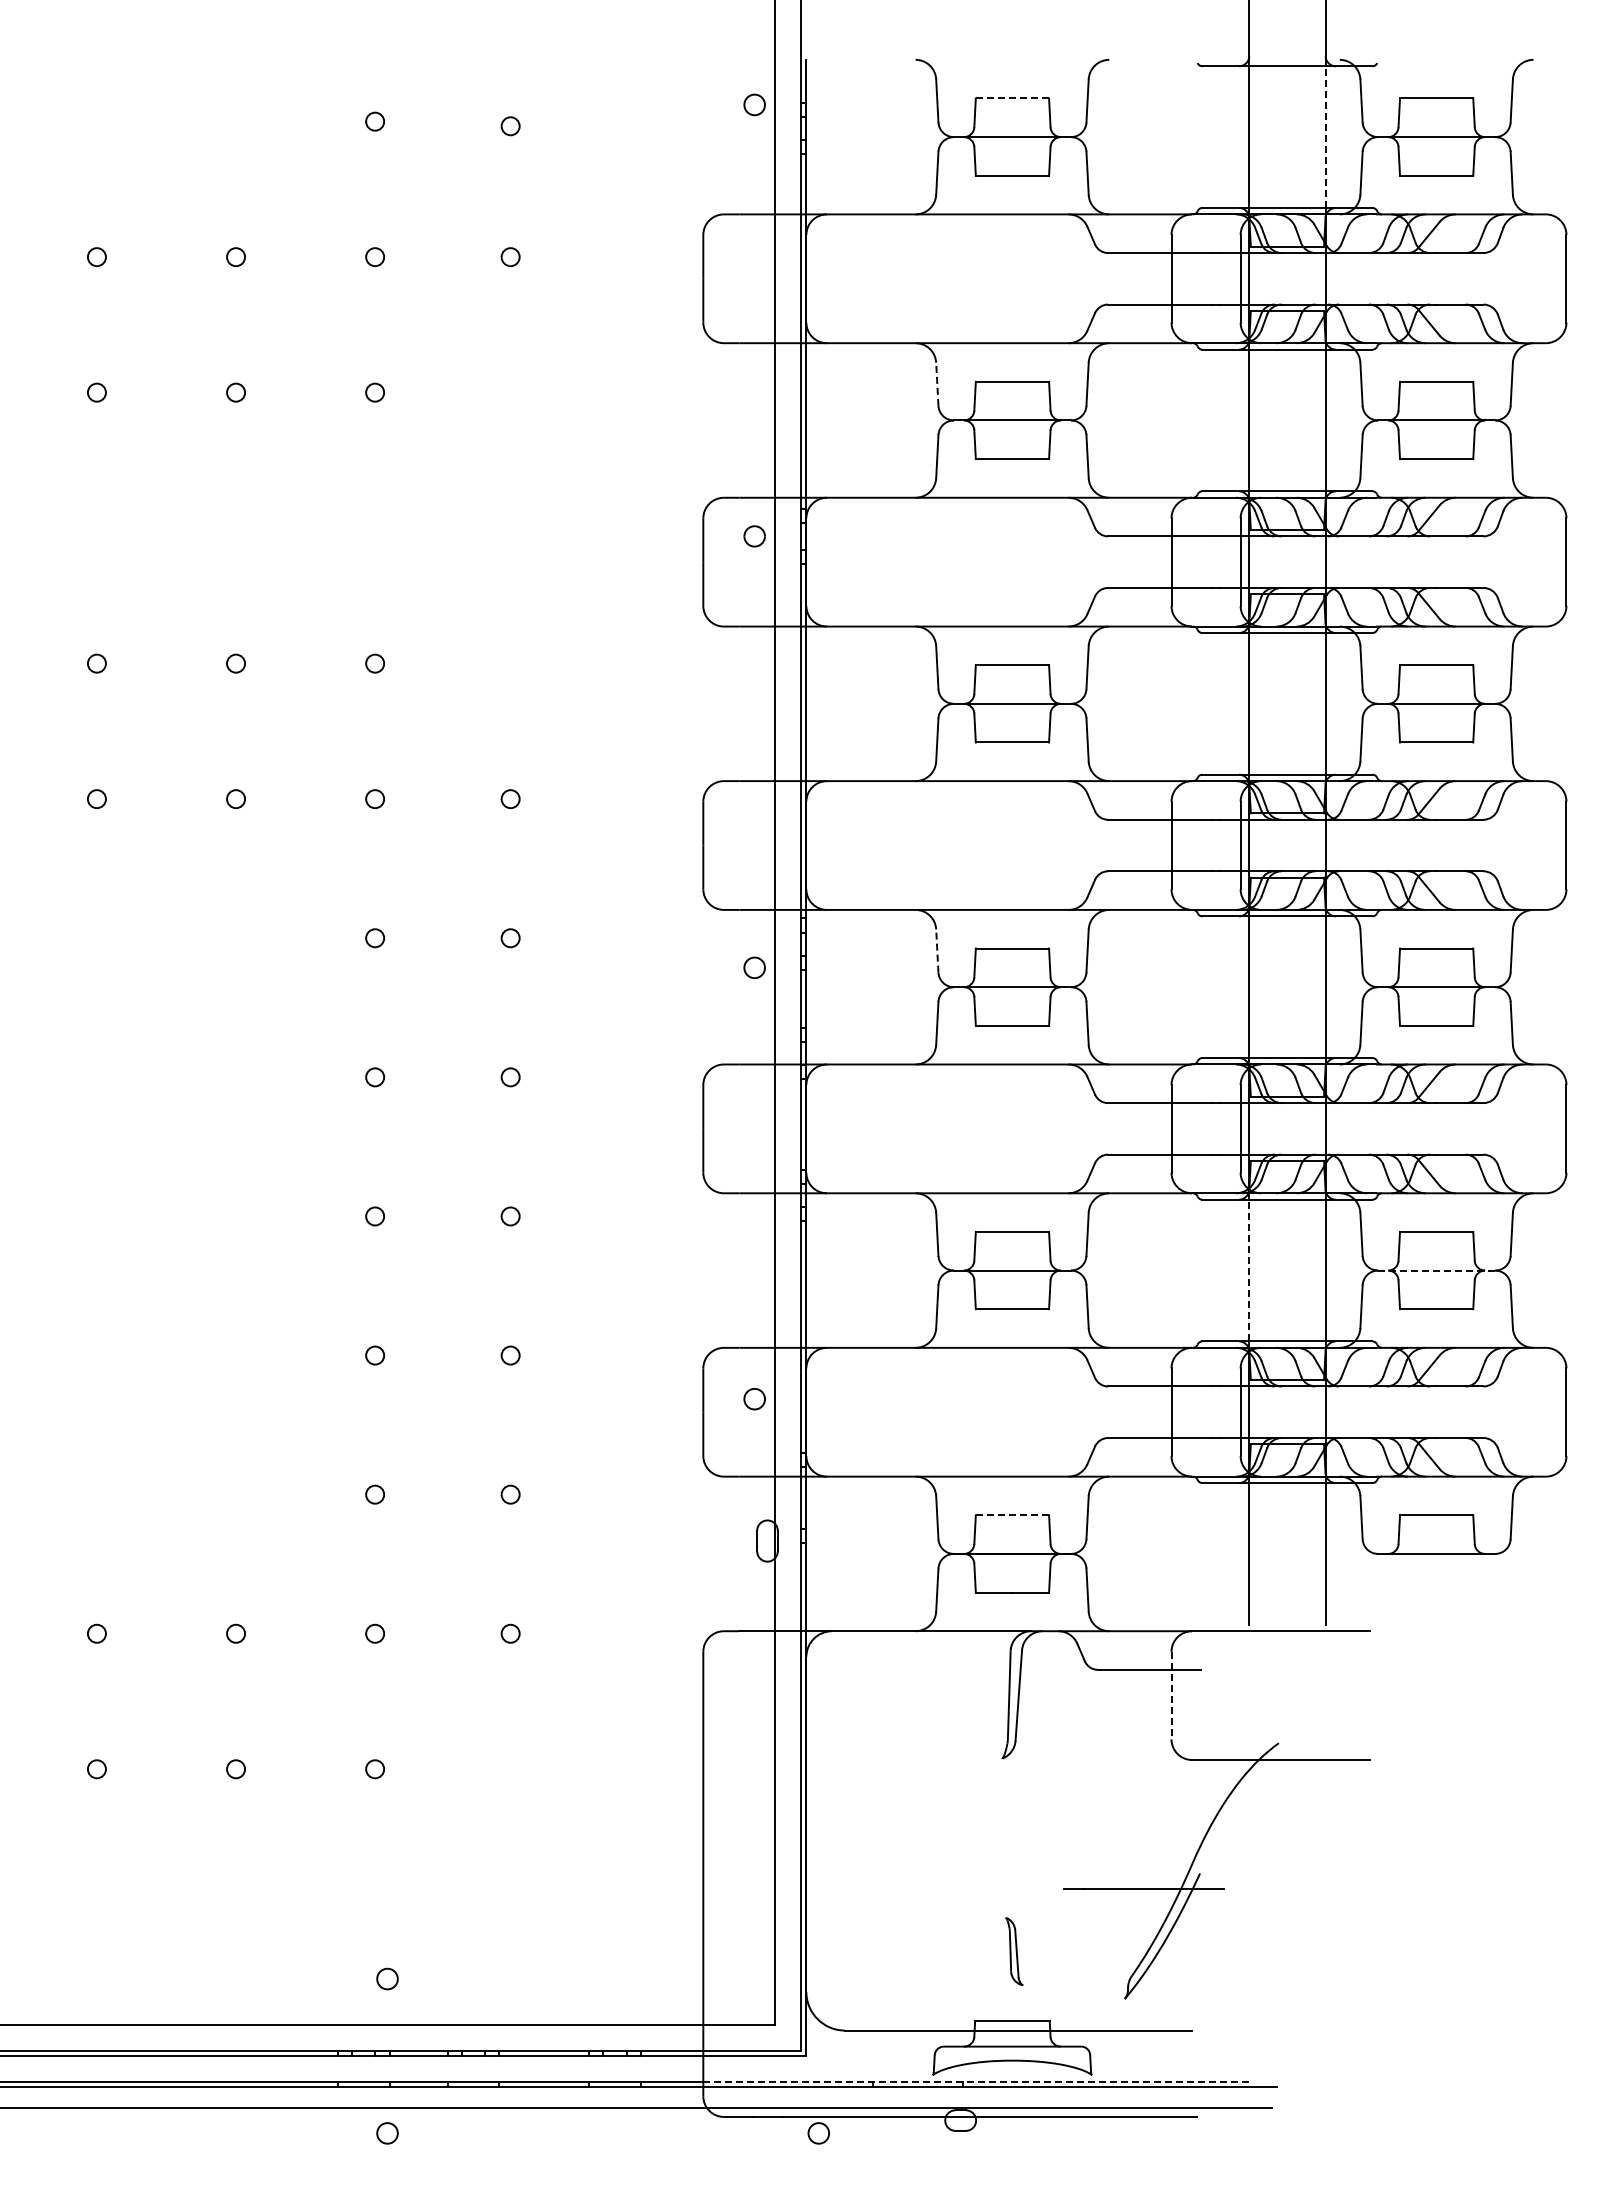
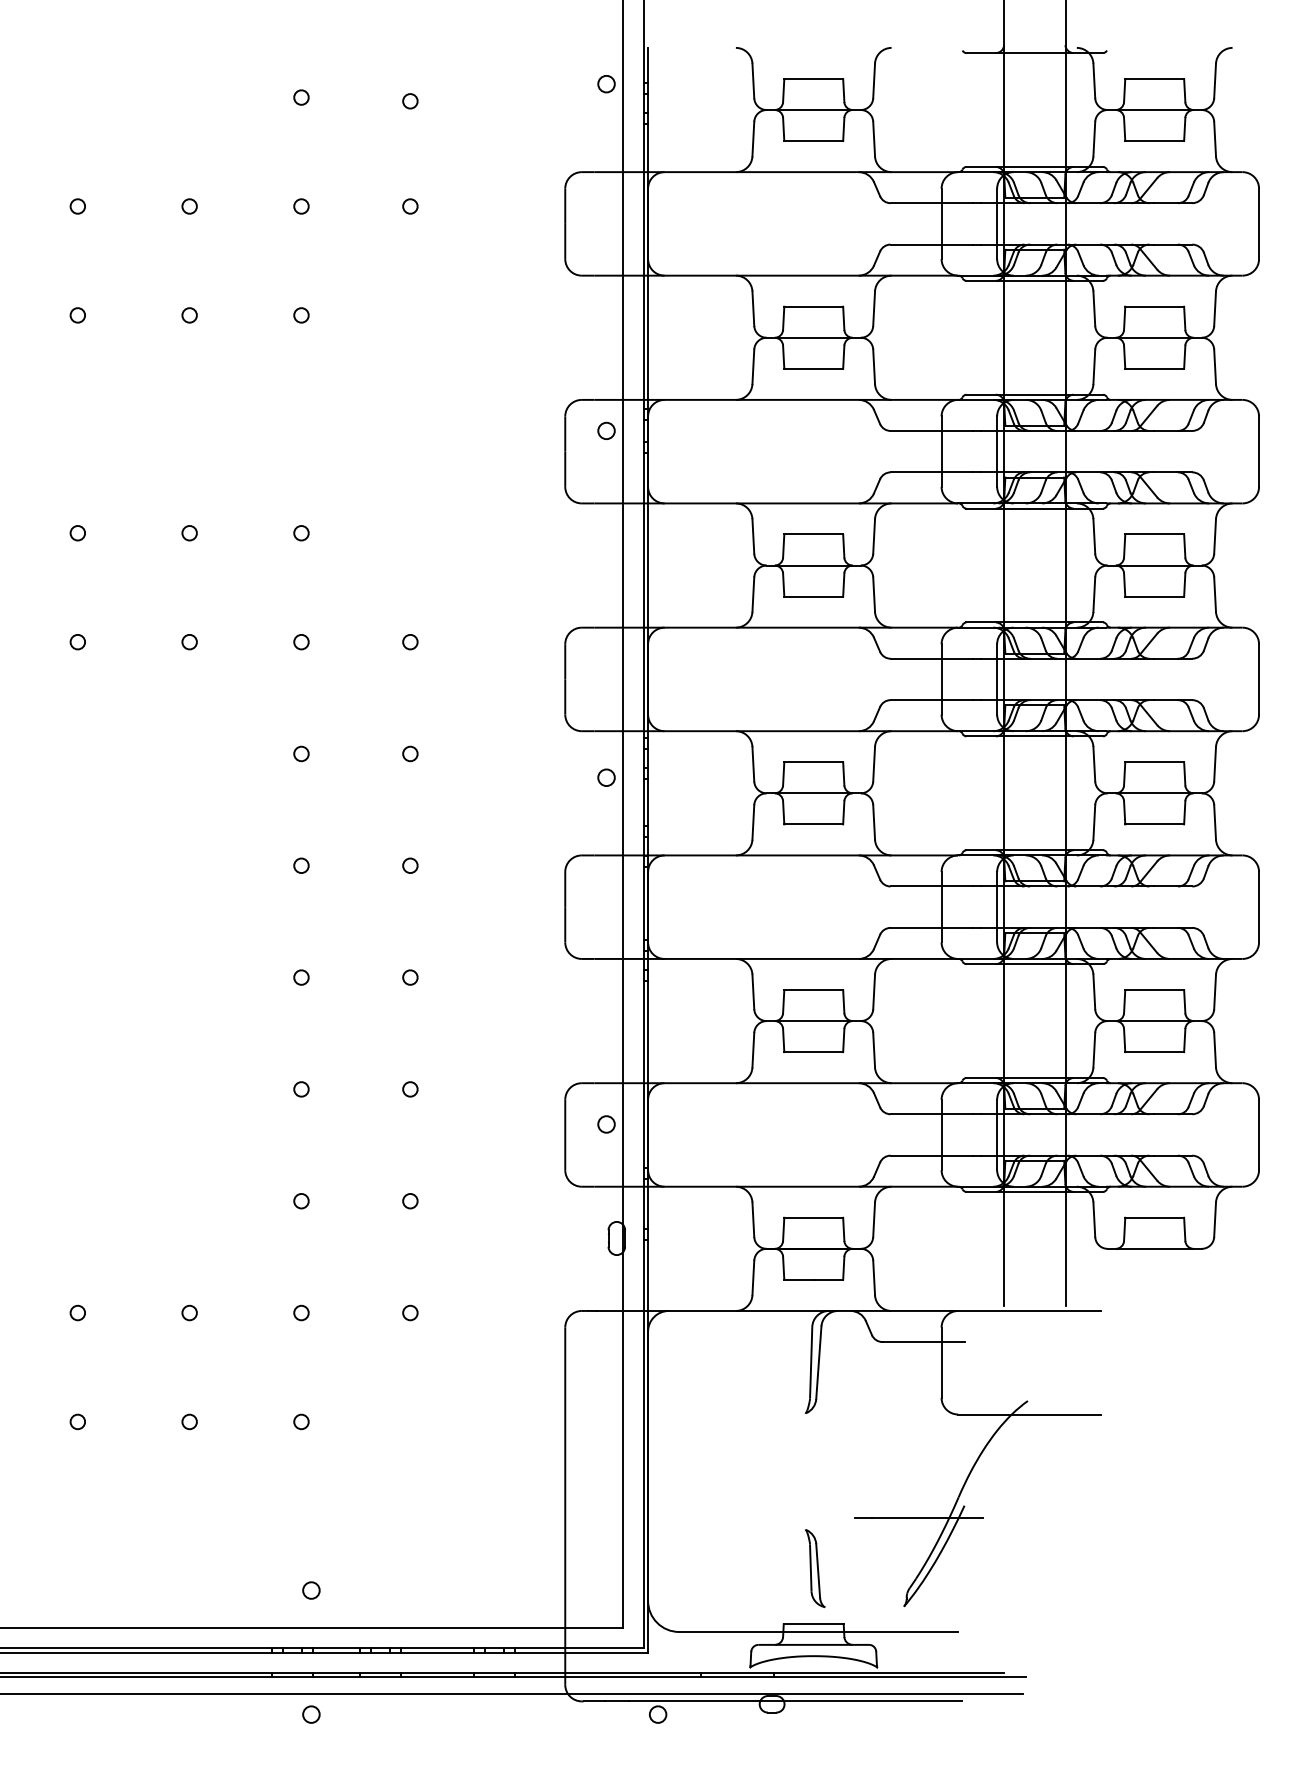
line: (1012, 98) -> (813, 78), dashed -> solid
line: (1326, 137) -> (1066, 110), dashed -> solid
line: (937, 384) -> (753, 308), dashed -> solid
line: (937, 951) -> (753, 764), dashed -> solid
line: (1248, 1270) -> (1003, 1021), dashed -> solid
line: (1436, 1270) -> (1154, 1021), dashed -> solid
line: (1012, 1515) -> (813, 1217), dashed -> solid
line: (1171, 1695) -> (941, 1362), dashed -> solid
part: (1014, 1951) -> (815, 1568), size x1.43
line: (975, 2081) -> (784, 1672), dashed -> solid

